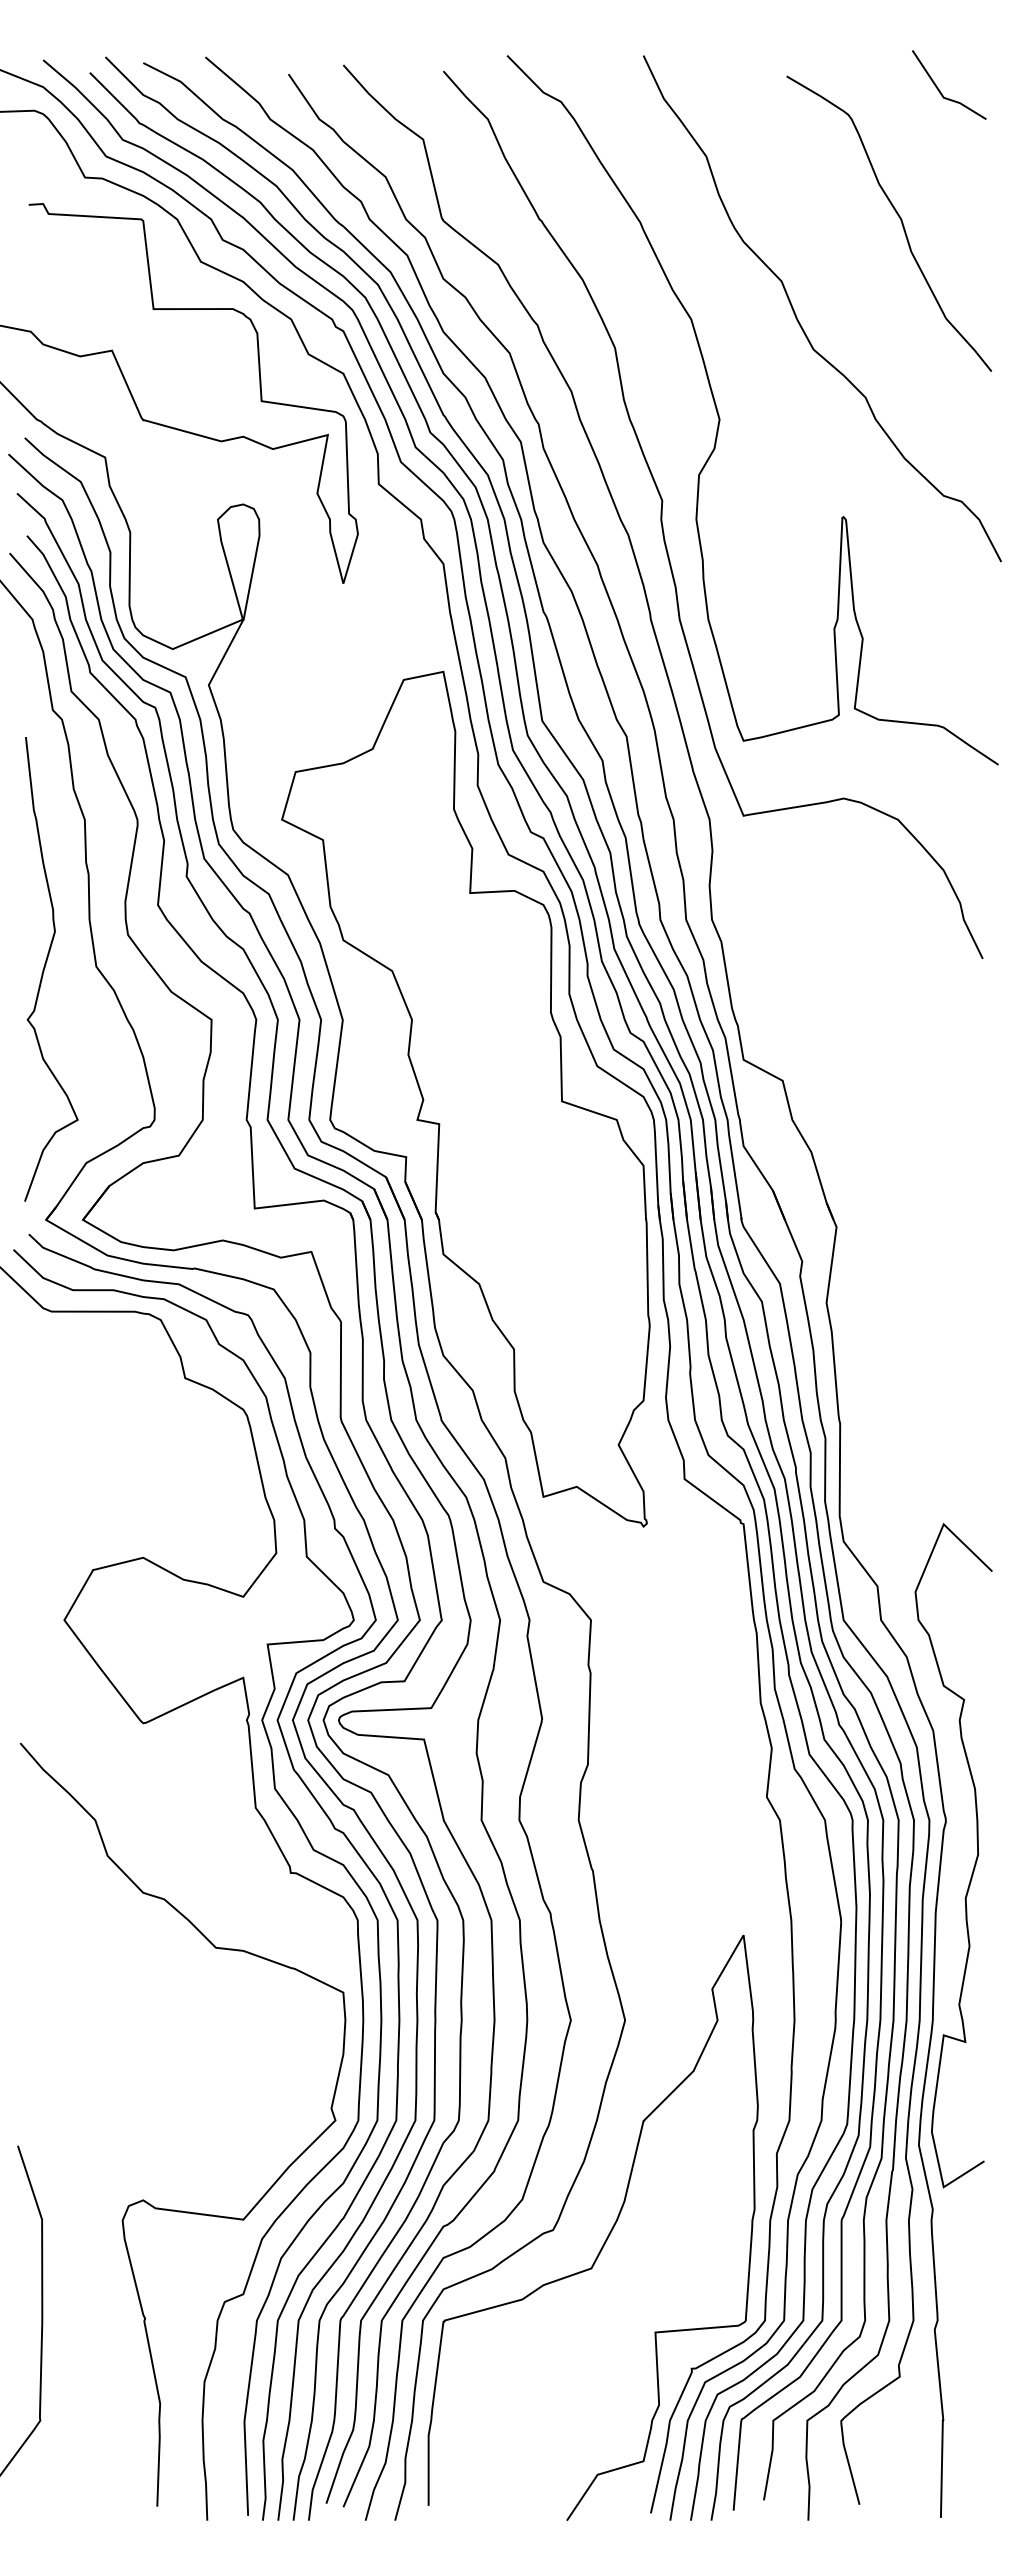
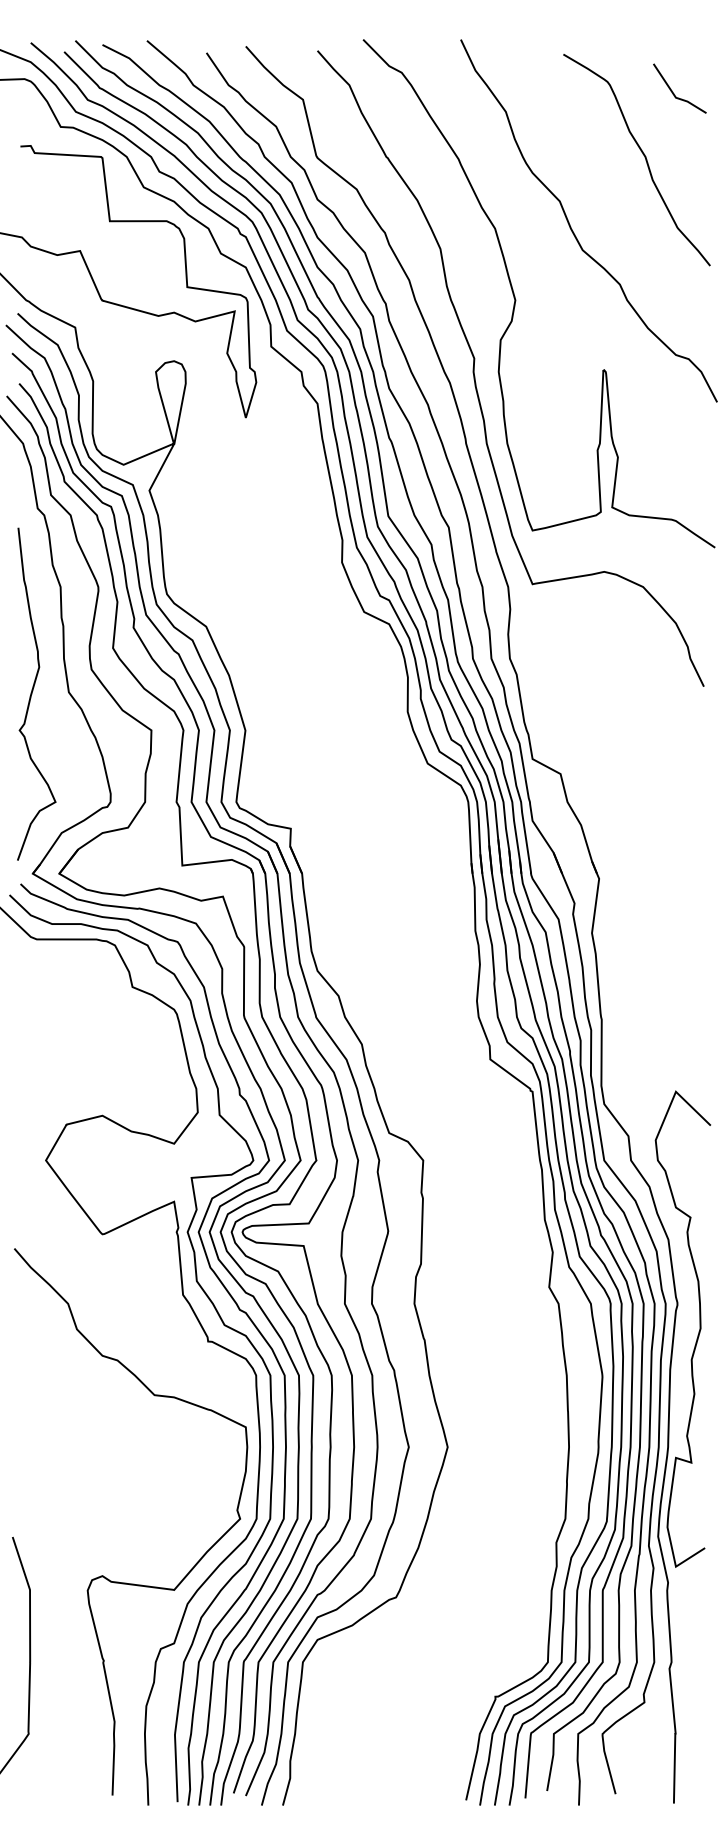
line: (940, 90) -> (673, 92), moved
part: (465, 1098) -> (333, 786), removed
curve: (607, 2235) -> (435, 1601), removed

